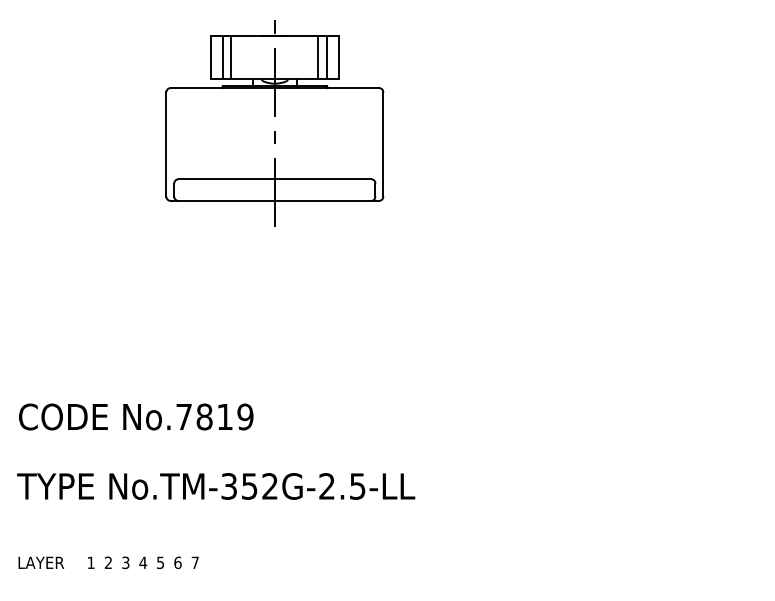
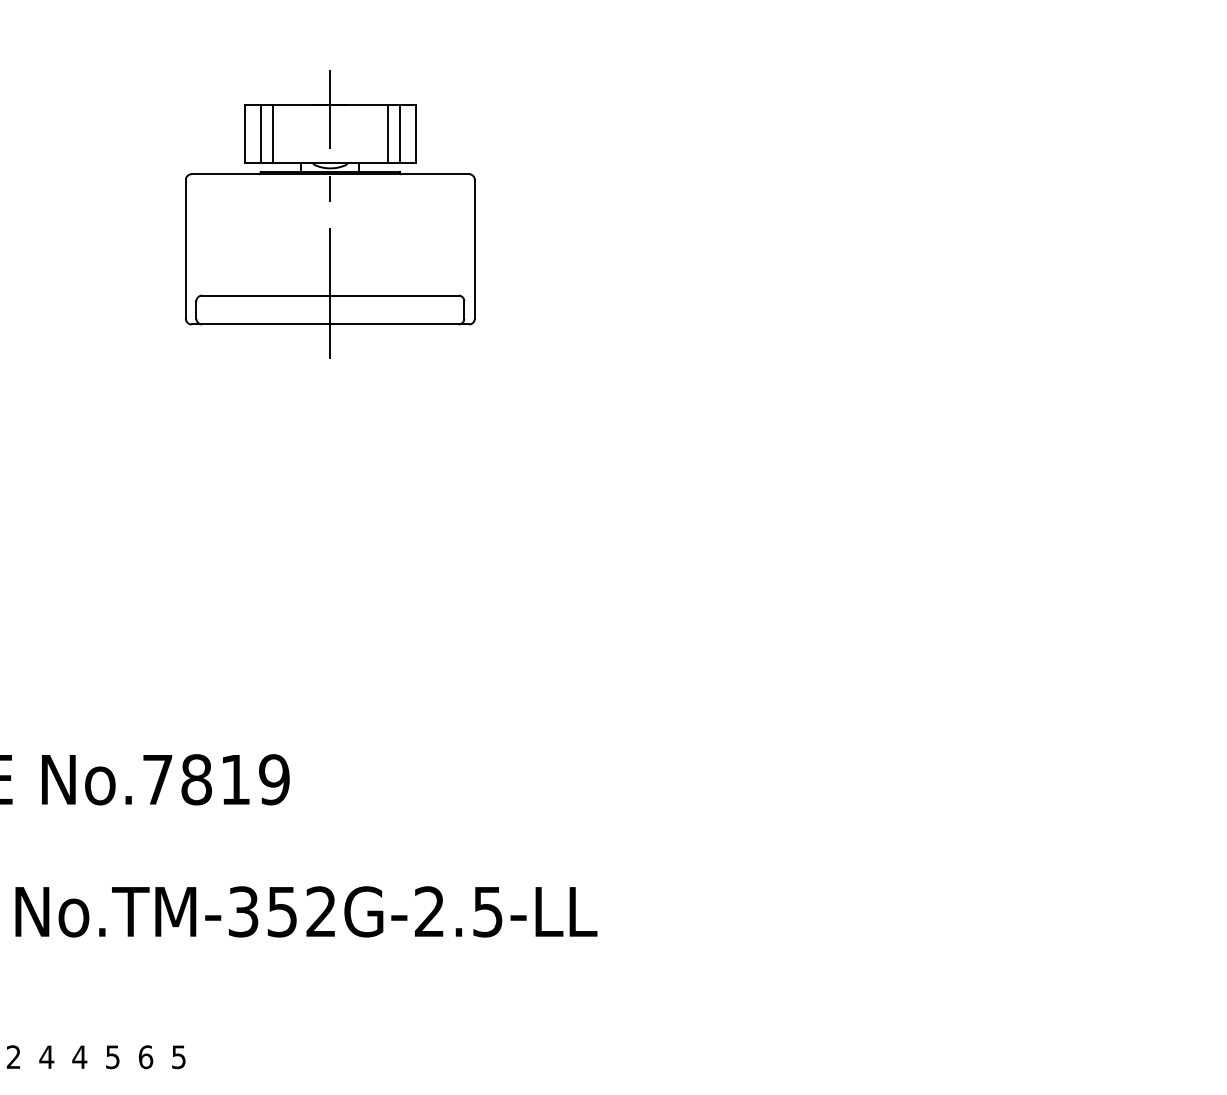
part: (274, 123) -> (329, 221), size x0.7
text: (125, 562) -> (46, 1056), 3 -> 4
text: (194, 562) -> (177, 1056), 7 -> 5

